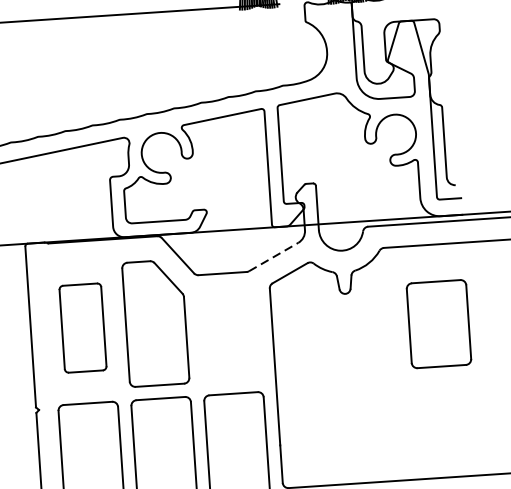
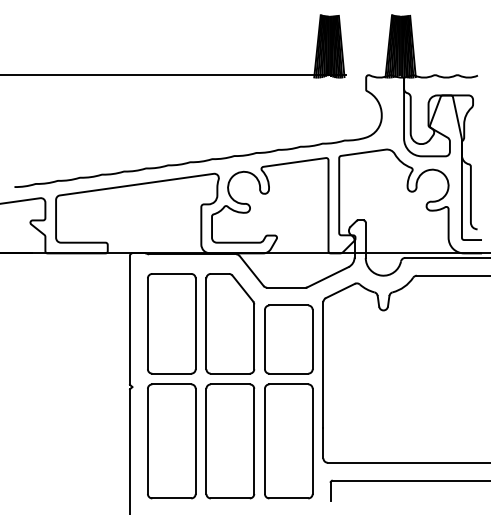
line: (274, 257) -> (328, 277), dashed -> solid
part: (438, 324) -> (288, 339), moved
part: (82, 327) -> (171, 323), size x1.43

